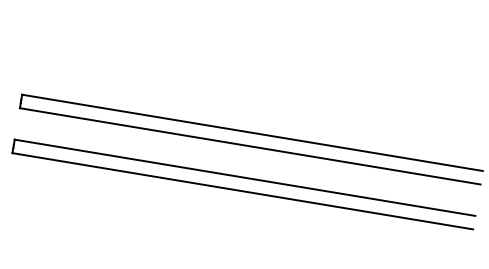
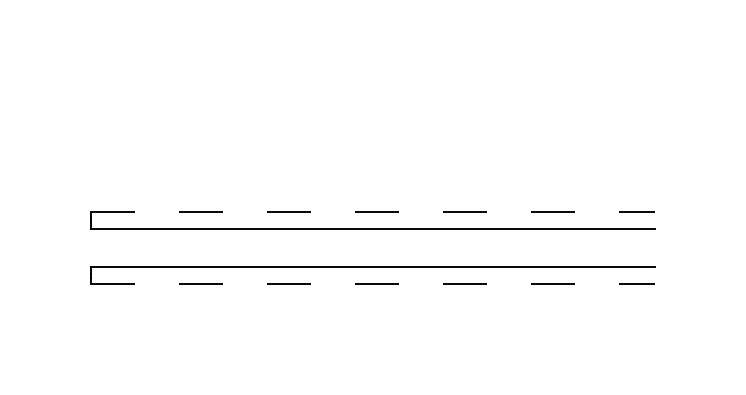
line: (252, 133) -> (373, 212), solid -> dashed
line: (243, 191) -> (373, 283), solid -> dashed

